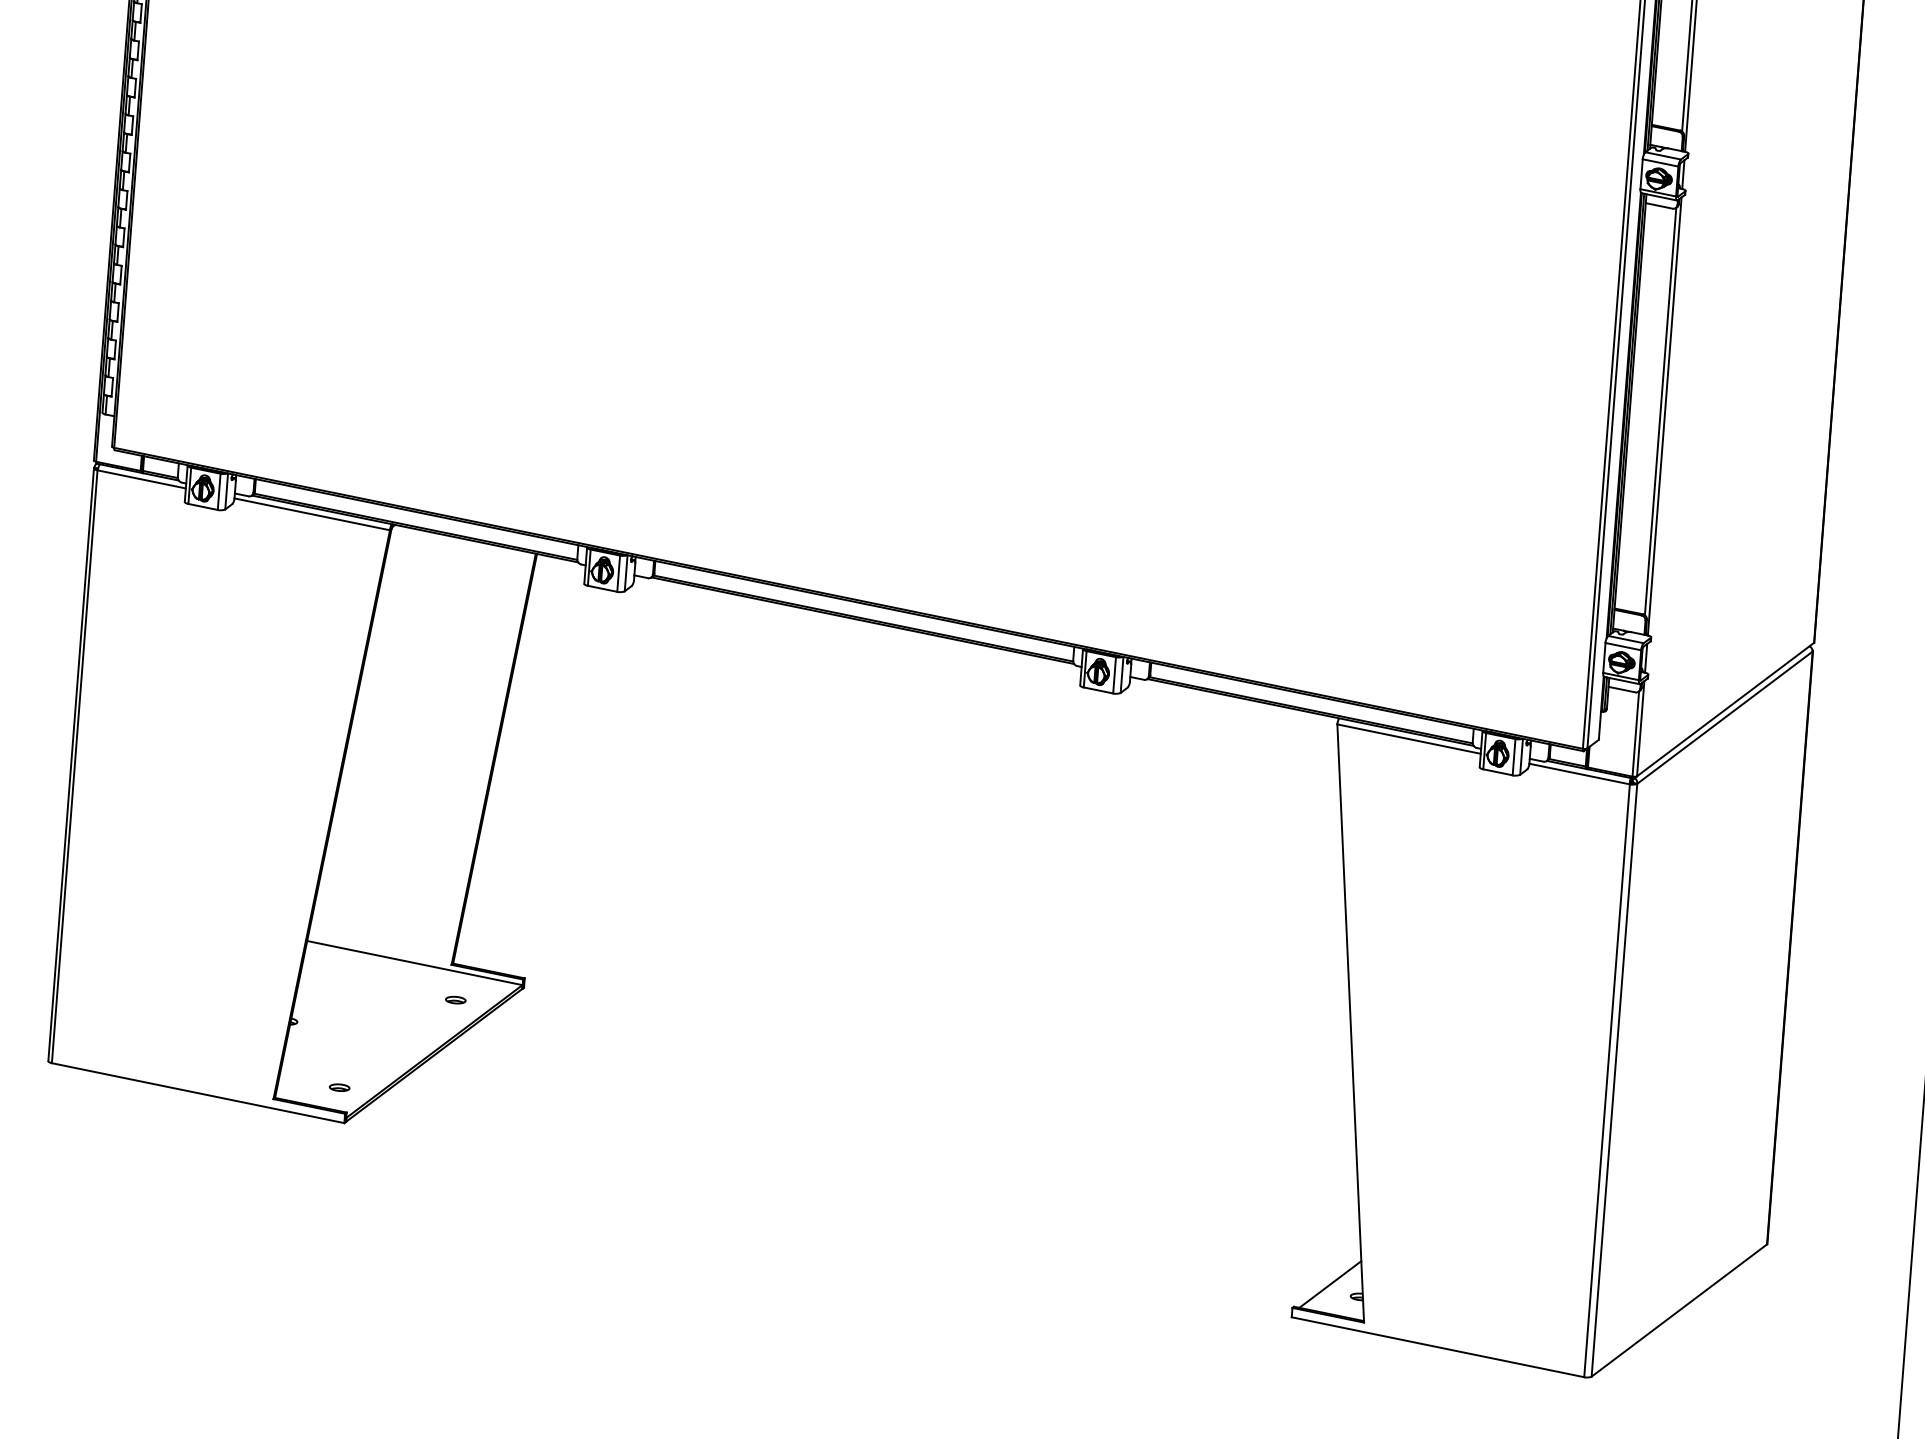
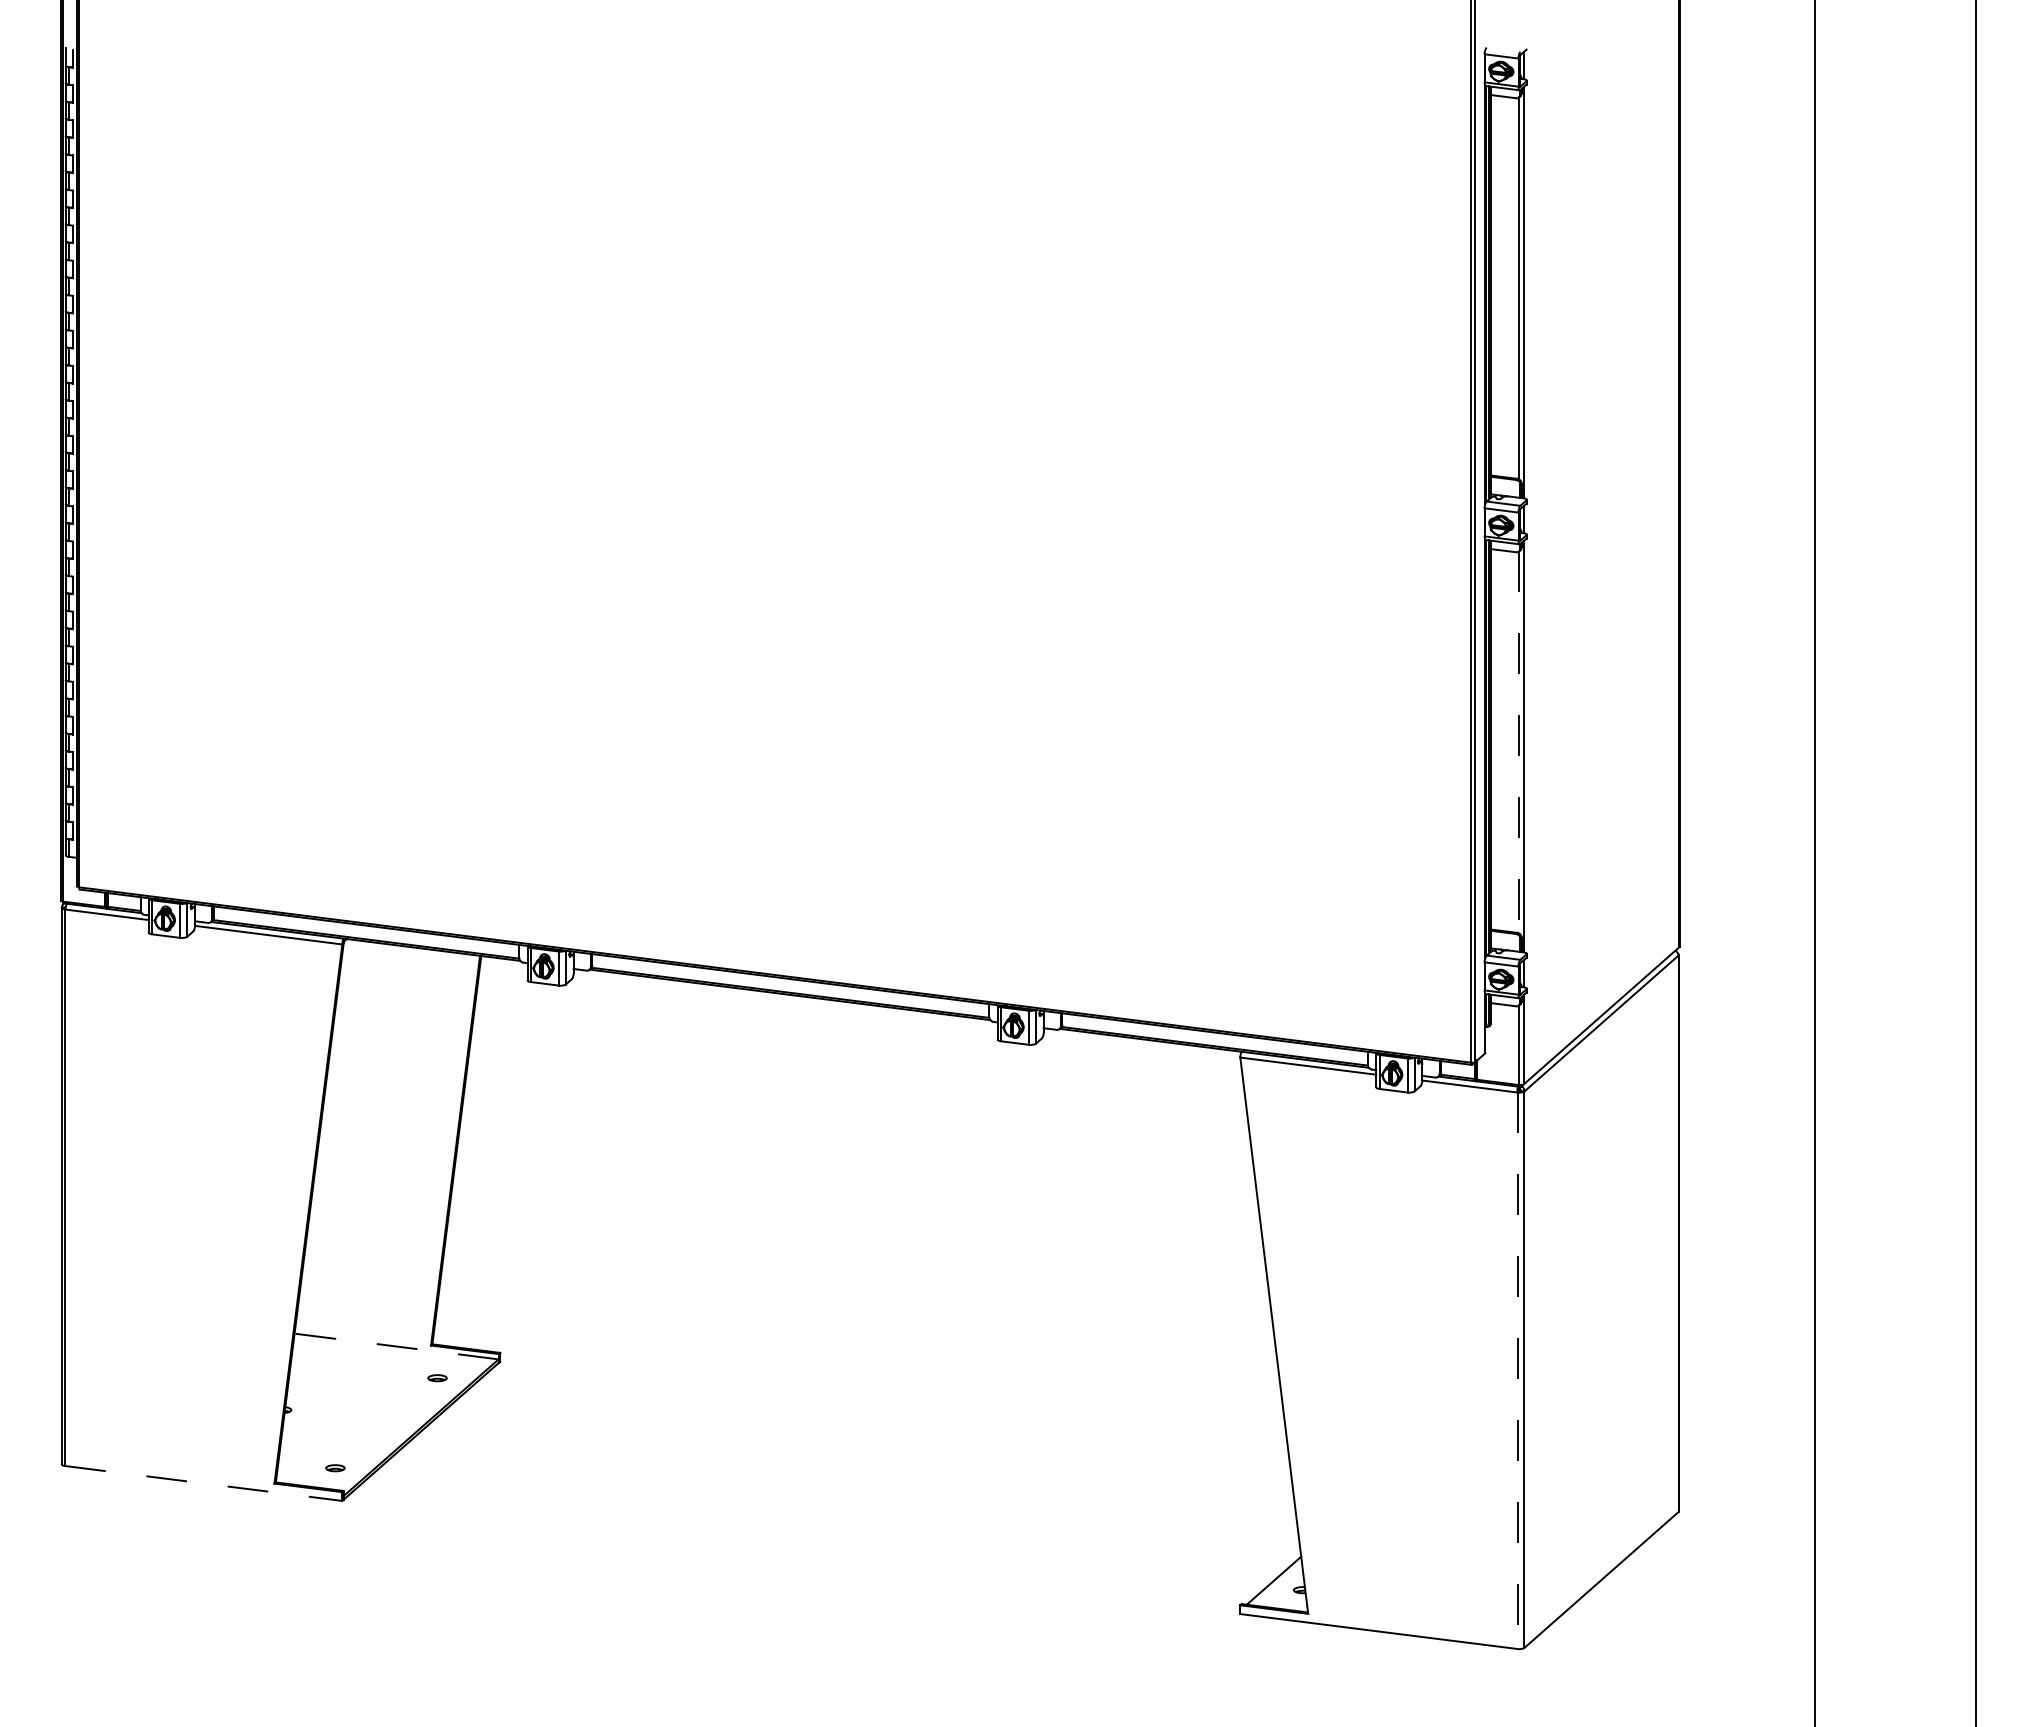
line: (1660, 411) -> (1519, 742), solid -> dashed
line: (414, 963) -> (396, 1346), solid -> dashed
line: (1606, 1081) -> (1517, 1371), solid -> dashed
line: (197, 1093) -> (203, 1483), solid -> dashed

